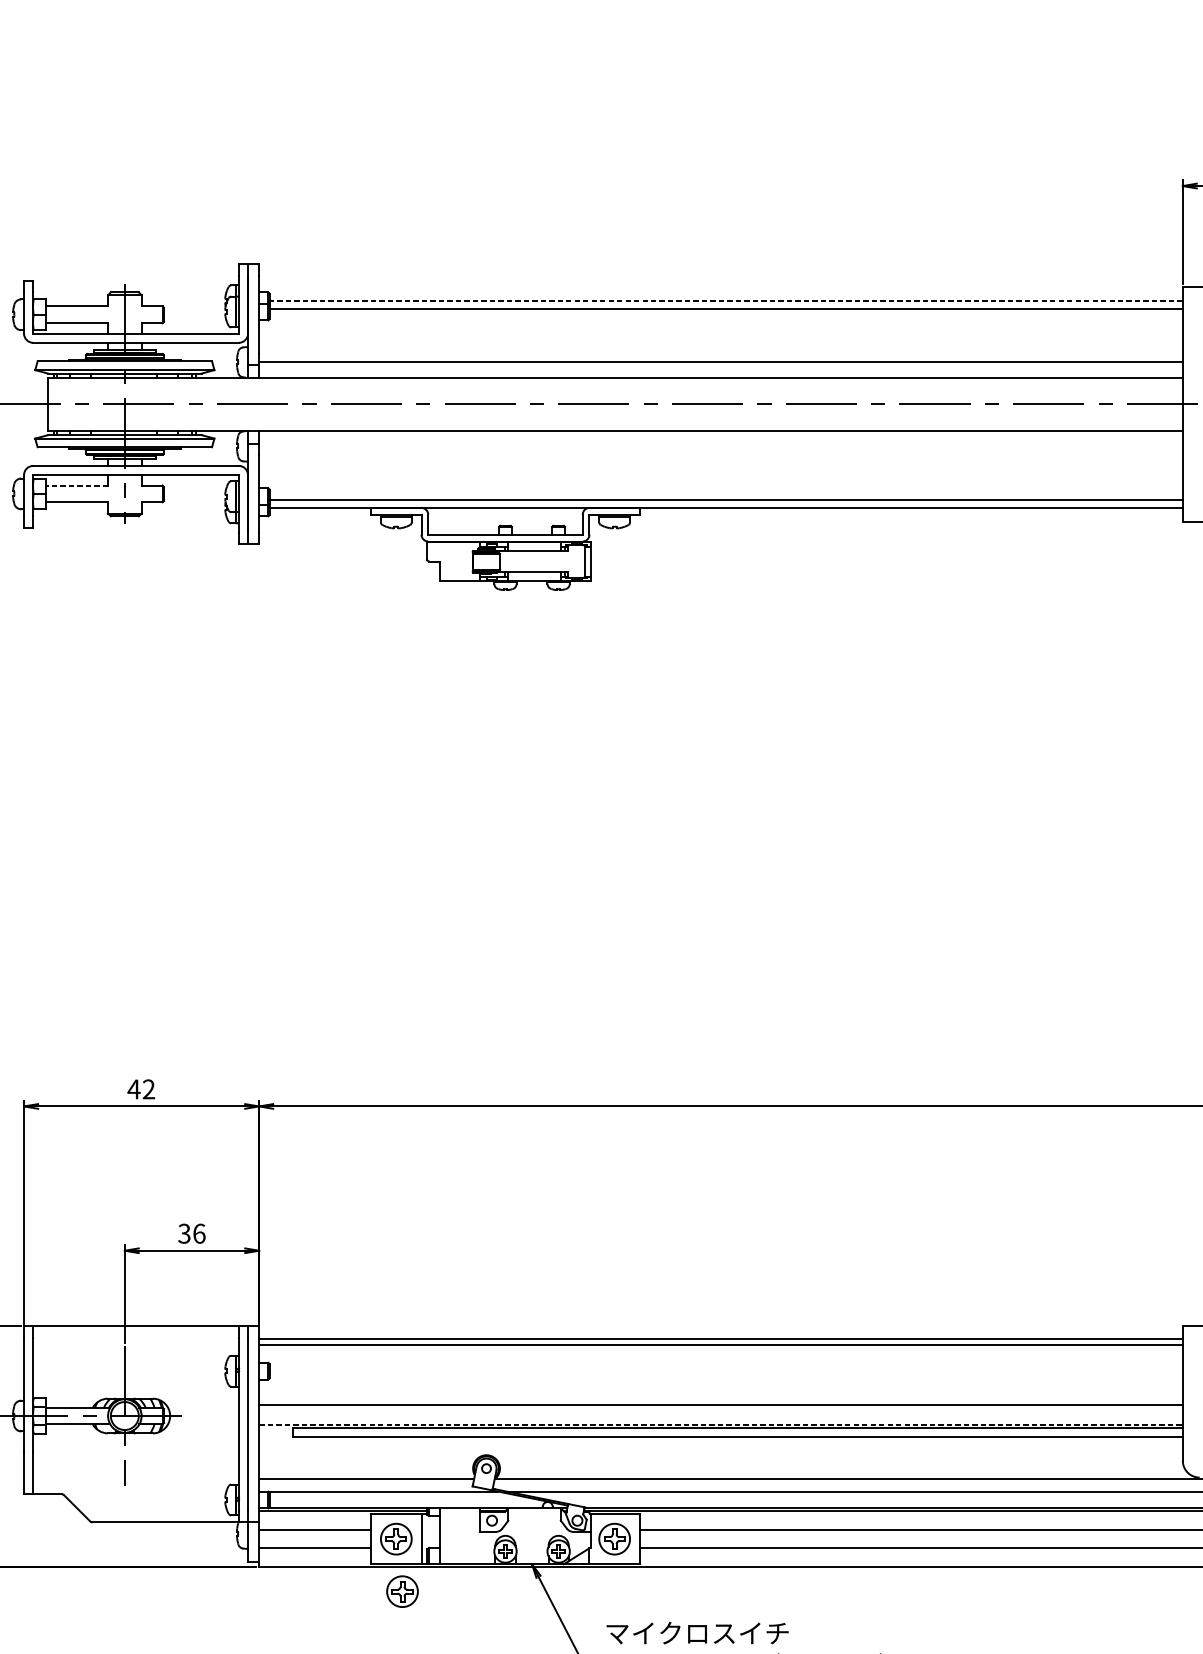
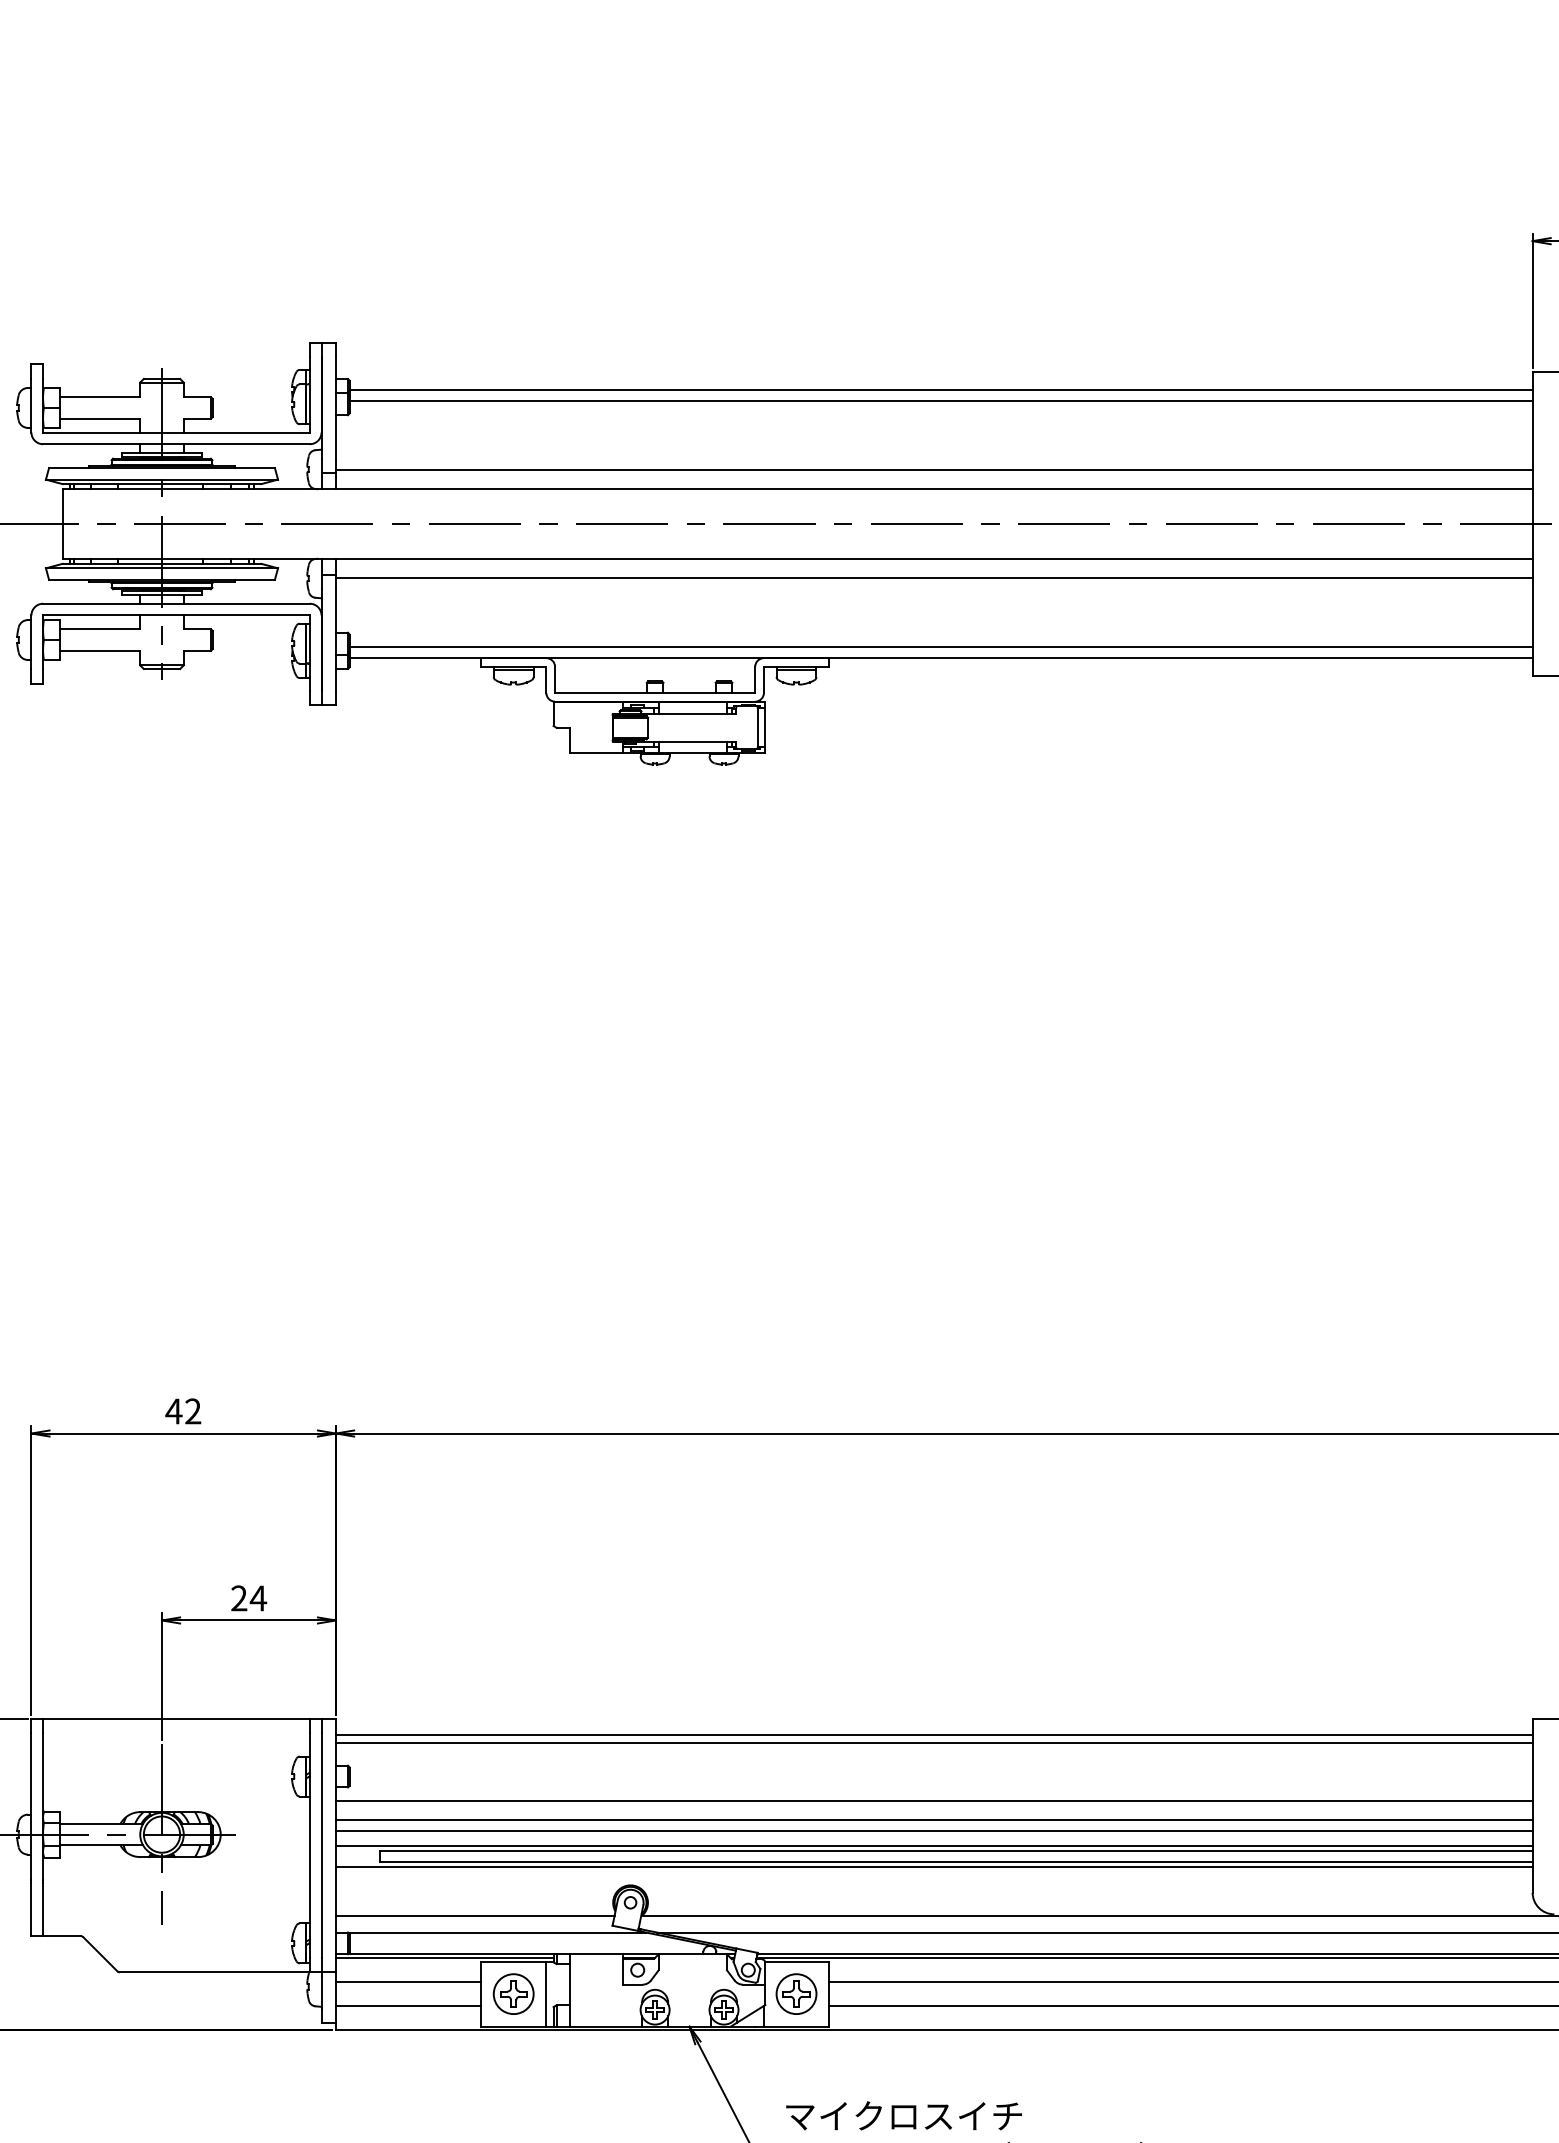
line: (725, 300) -> (940, 389), dashed -> solid
line: (721, 446) -> (934, 578), added
line: (77, 485) -> (100, 629), dashed -> solid
text: (192, 1233) -> (249, 1598), 36 -> 24
line: (721, 1390) -> (934, 1801), added
line: (721, 1412) -> (934, 1830), added
line: (721, 1424) -> (934, 1845), dashed -> solid
line: (721, 1440) -> (934, 1866), added
part: (402, 1591) -> (521, 2061), removed

